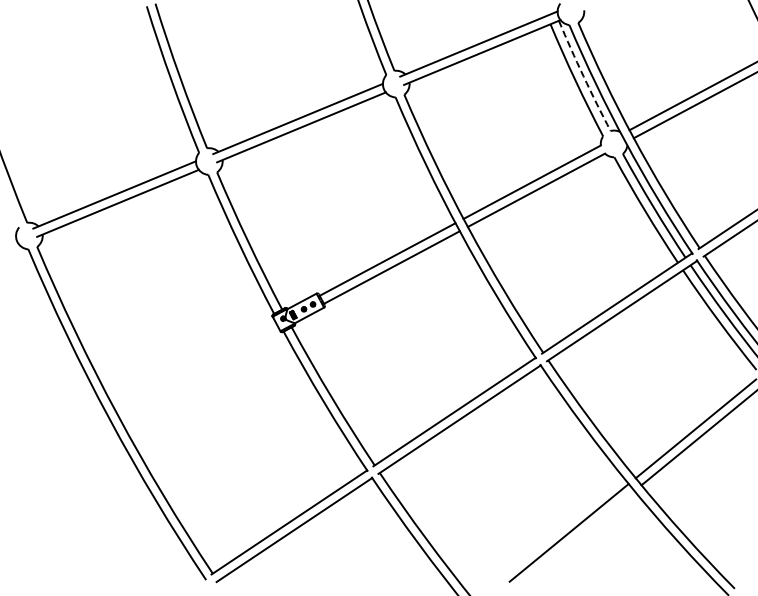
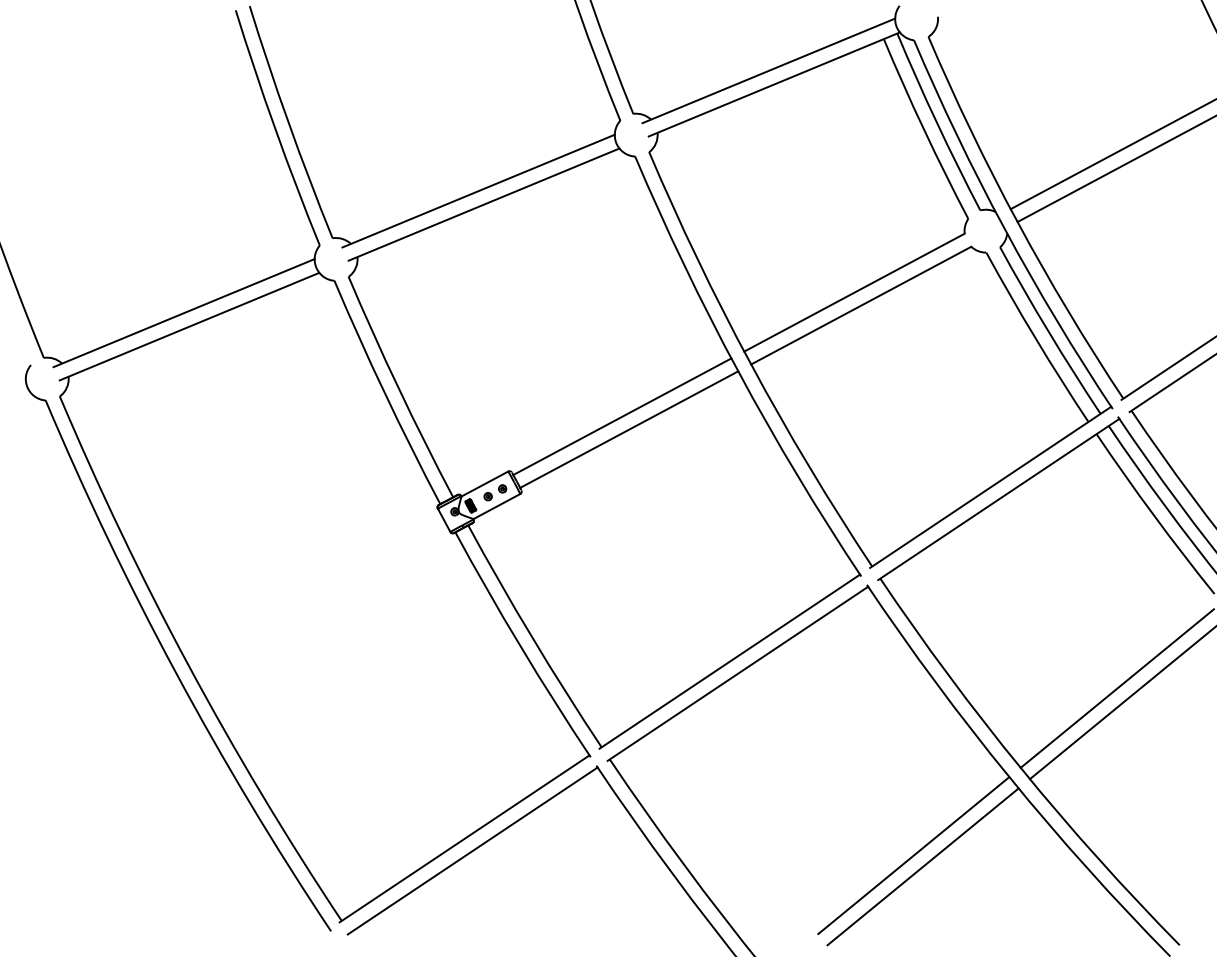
arc: (583, 76) -> (936, 122), dashed -> solid
line: (574, 539) -> (922, 866), added

